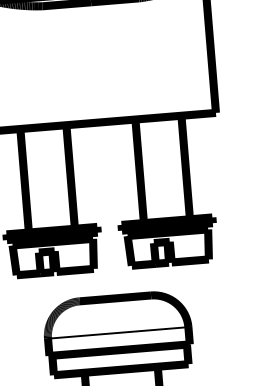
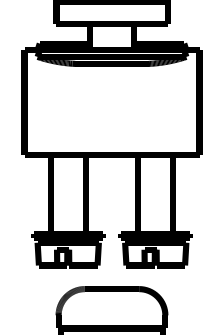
line: (117, 333) -> (111, 315), removed

